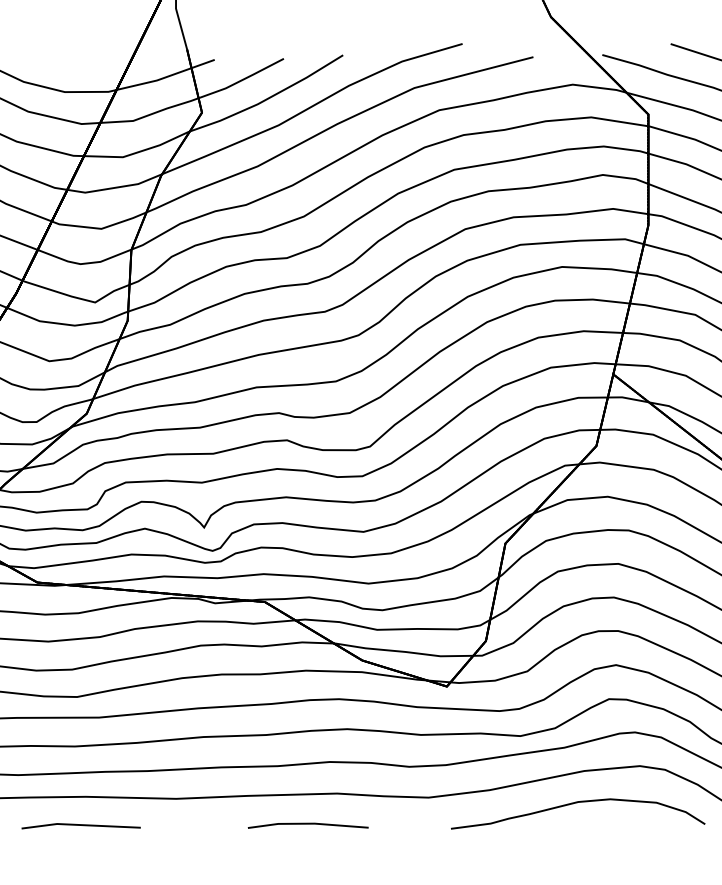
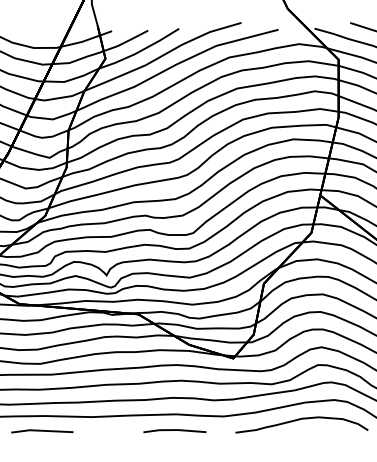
line: (307, 824) -> (174, 430), moved

